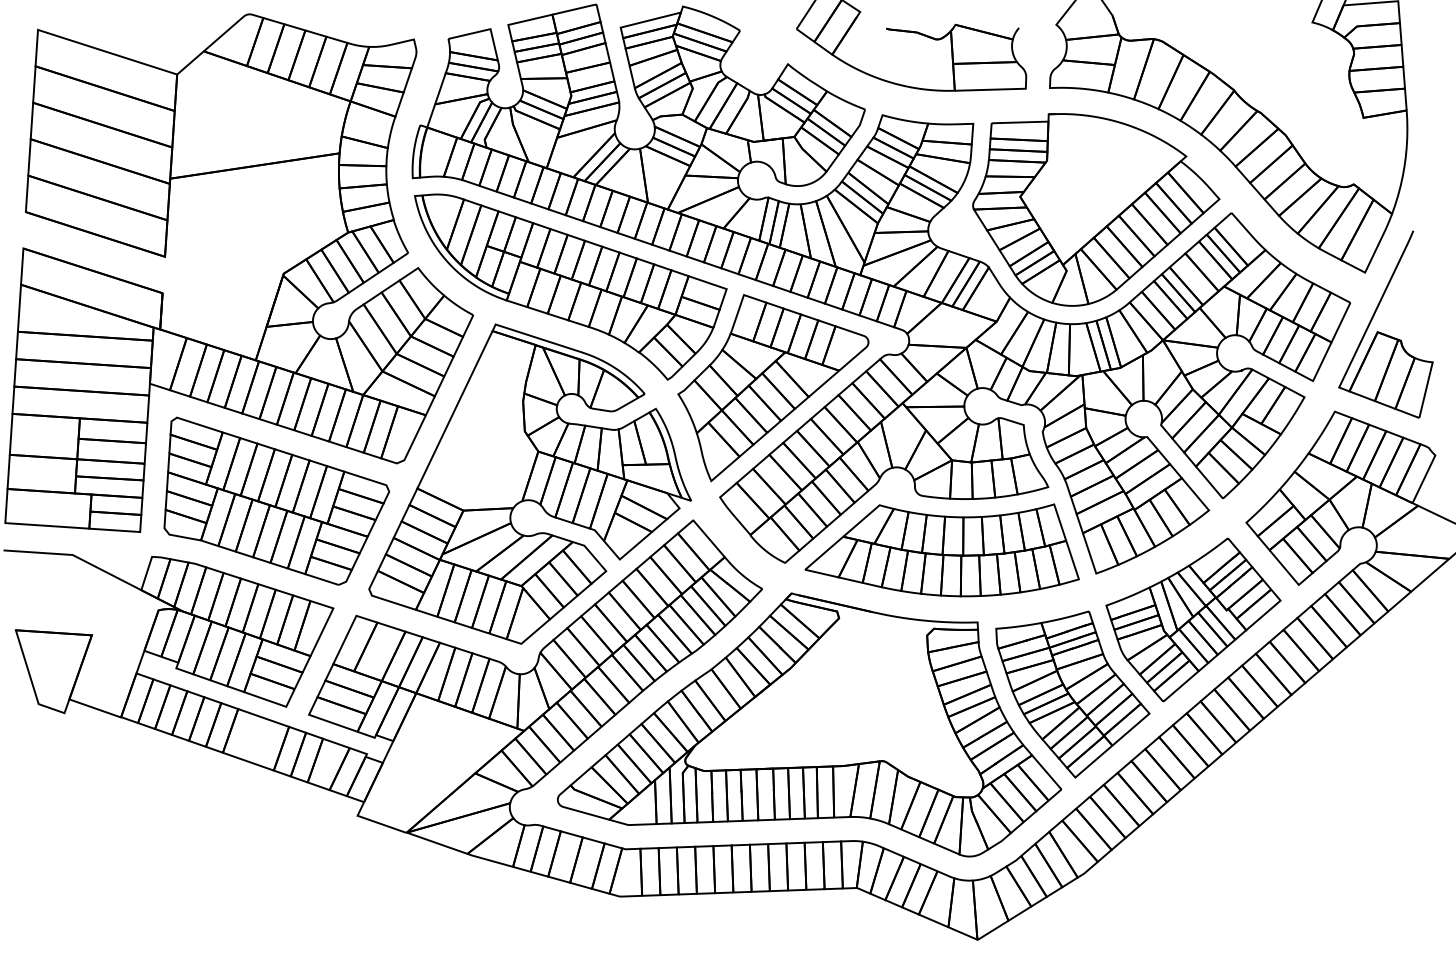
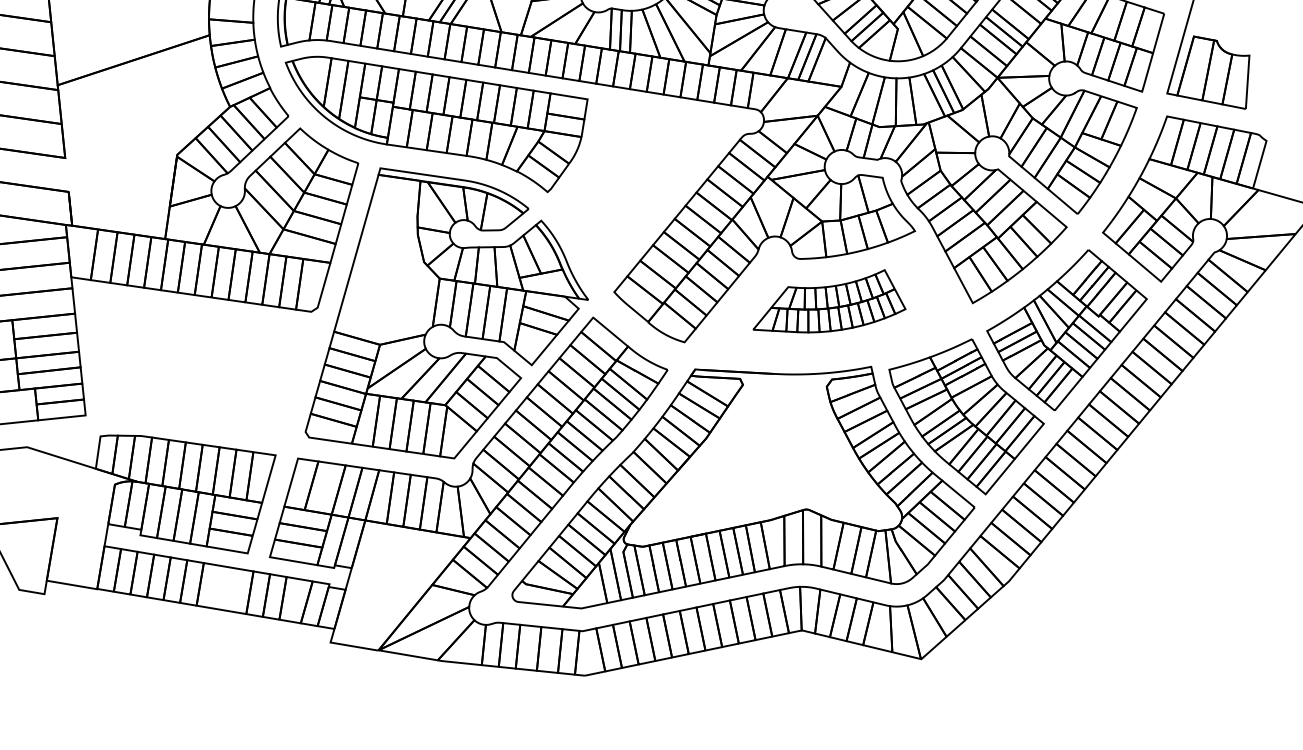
part: (773, 388) -> (646, 183), removed
part: (276, 500) -> (206, 364), removed
part: (941, 550) -> (826, 306), size x0.6

